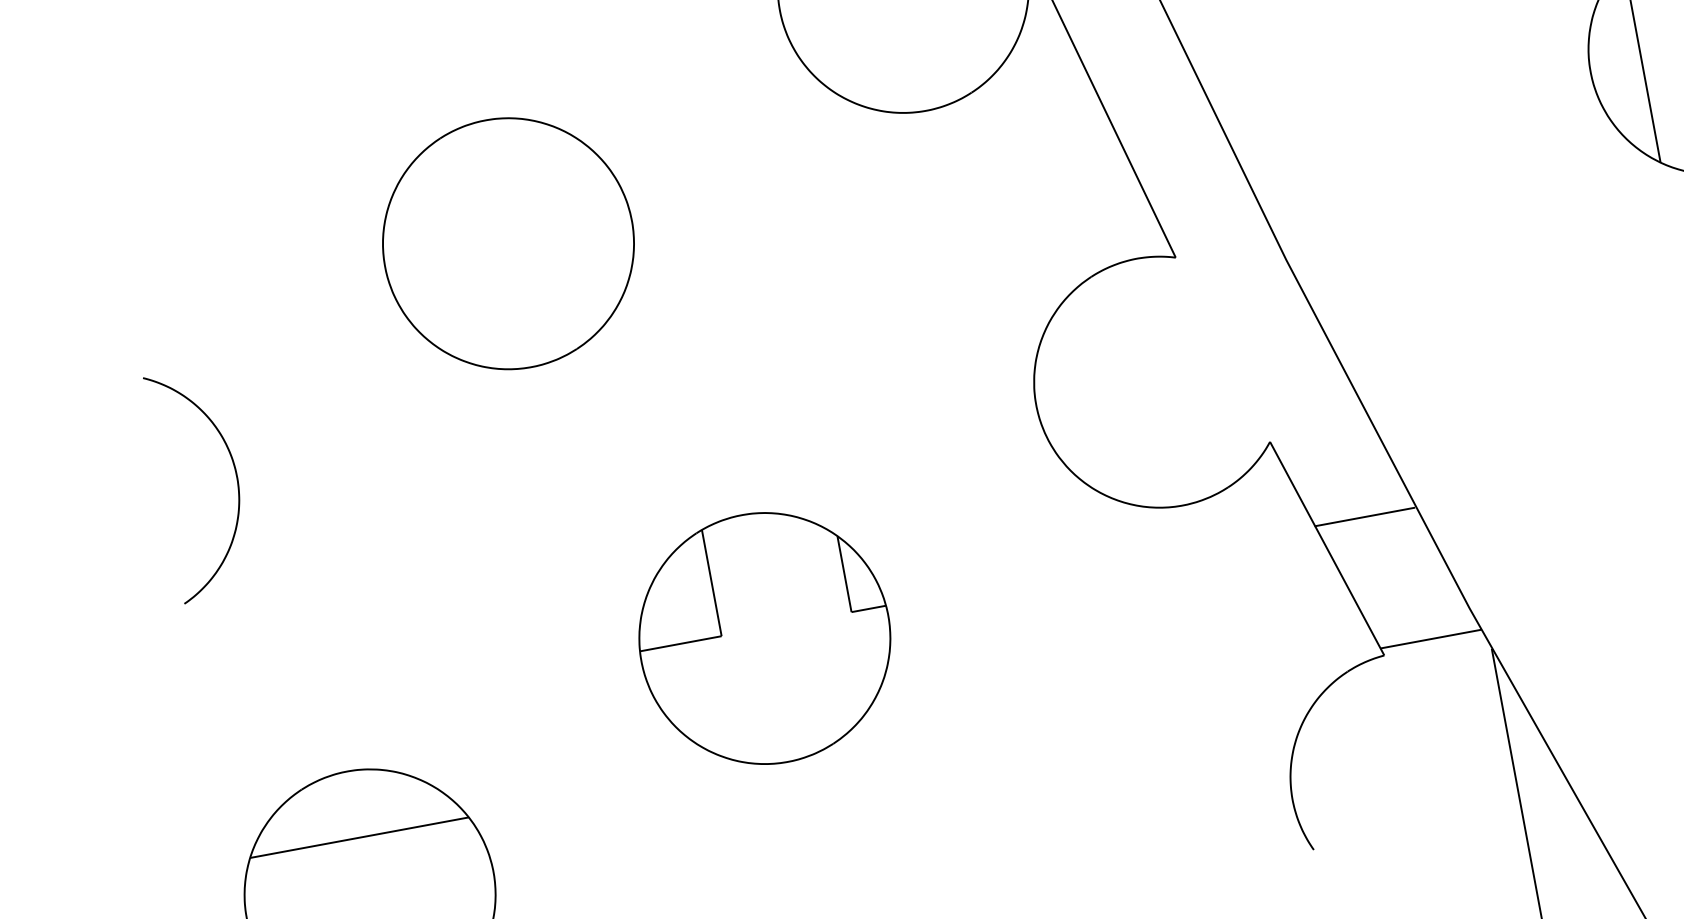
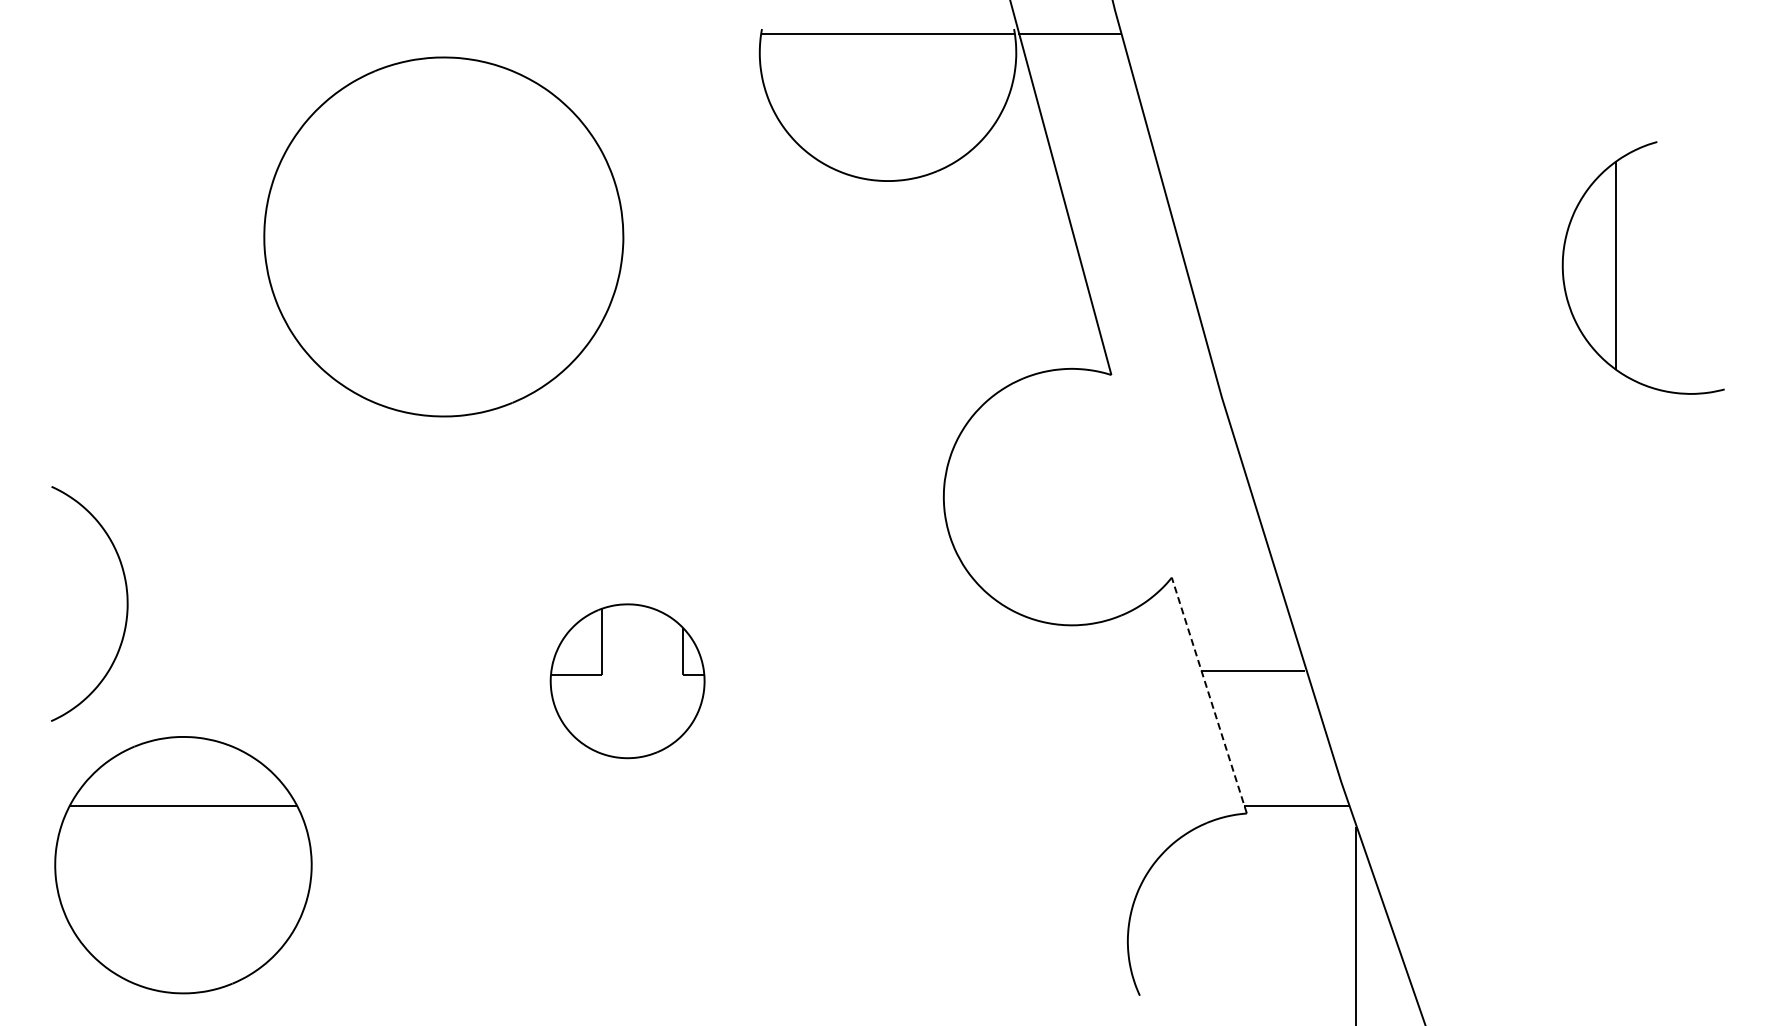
part: (508, 243) -> (443, 236), size x1.4
curve: (235, 477) -> (126, 603), moved
line: (1327, 548) -> (1209, 695), solid -> dashed
part: (764, 638) -> (627, 681), size x0.6

